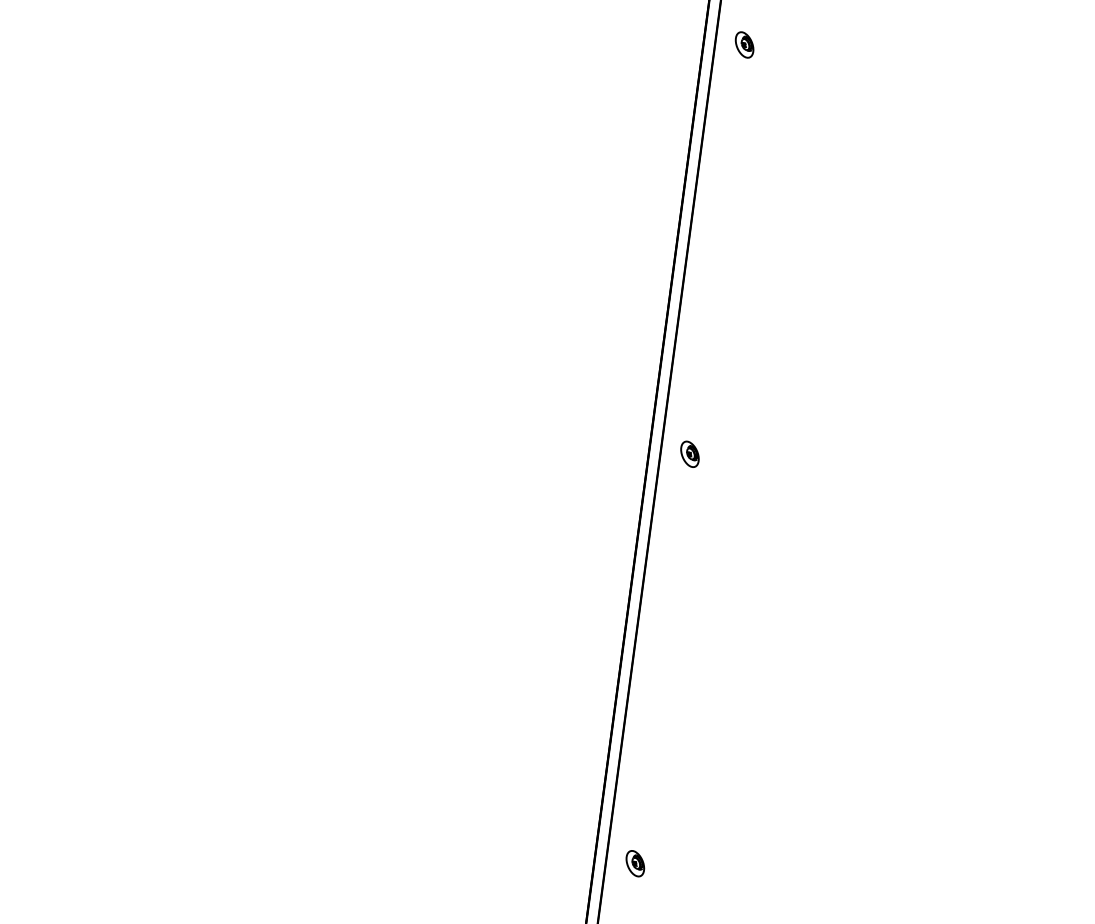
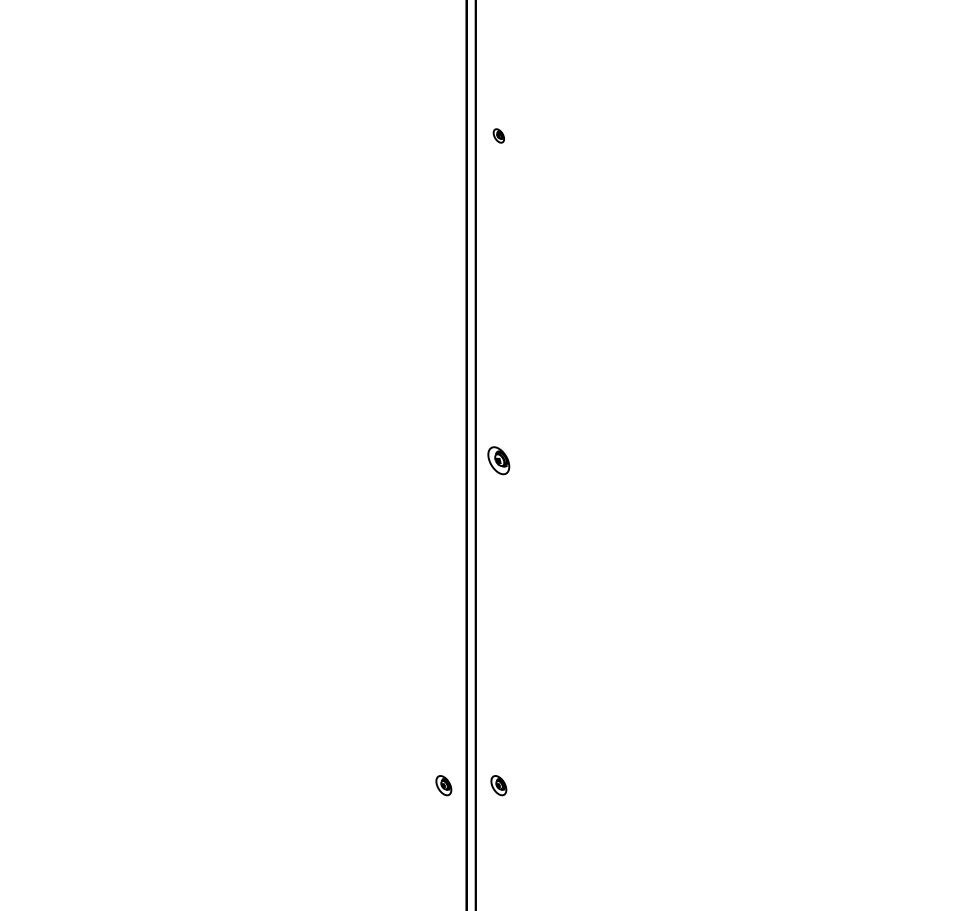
part: (744, 44) -> (498, 135), size x0.7
part: (689, 453) -> (498, 460), size x1.4
part: (565, 854) -> (443, 785), added

